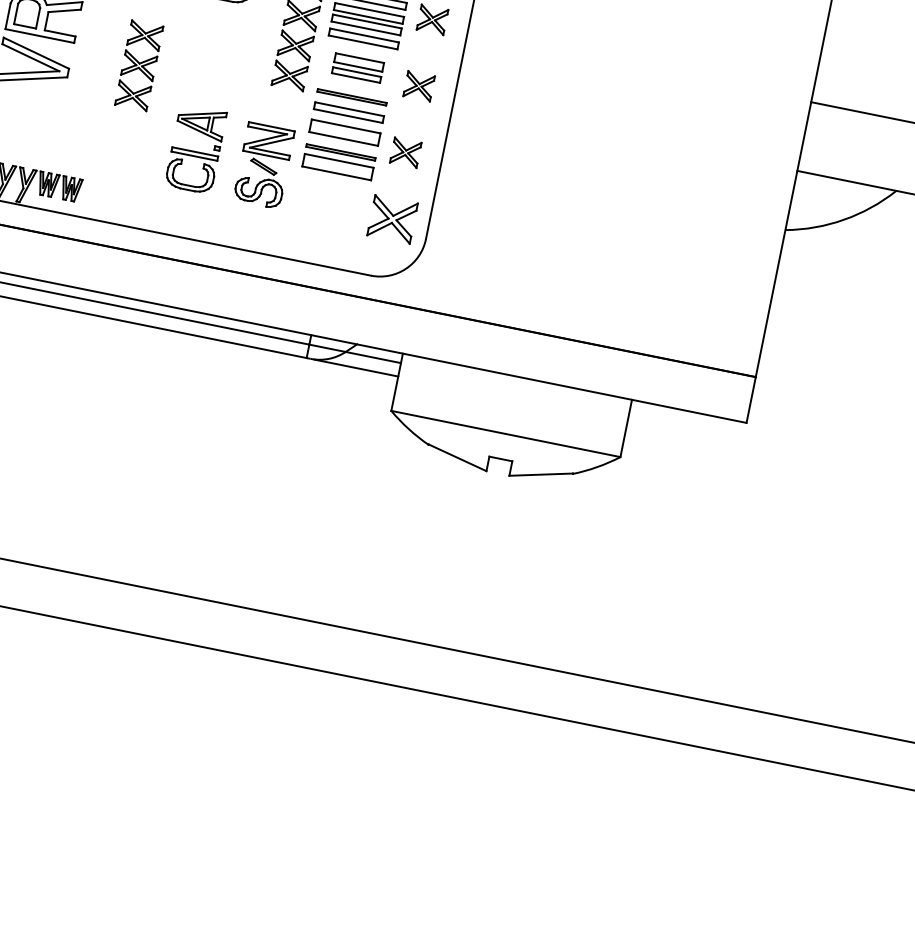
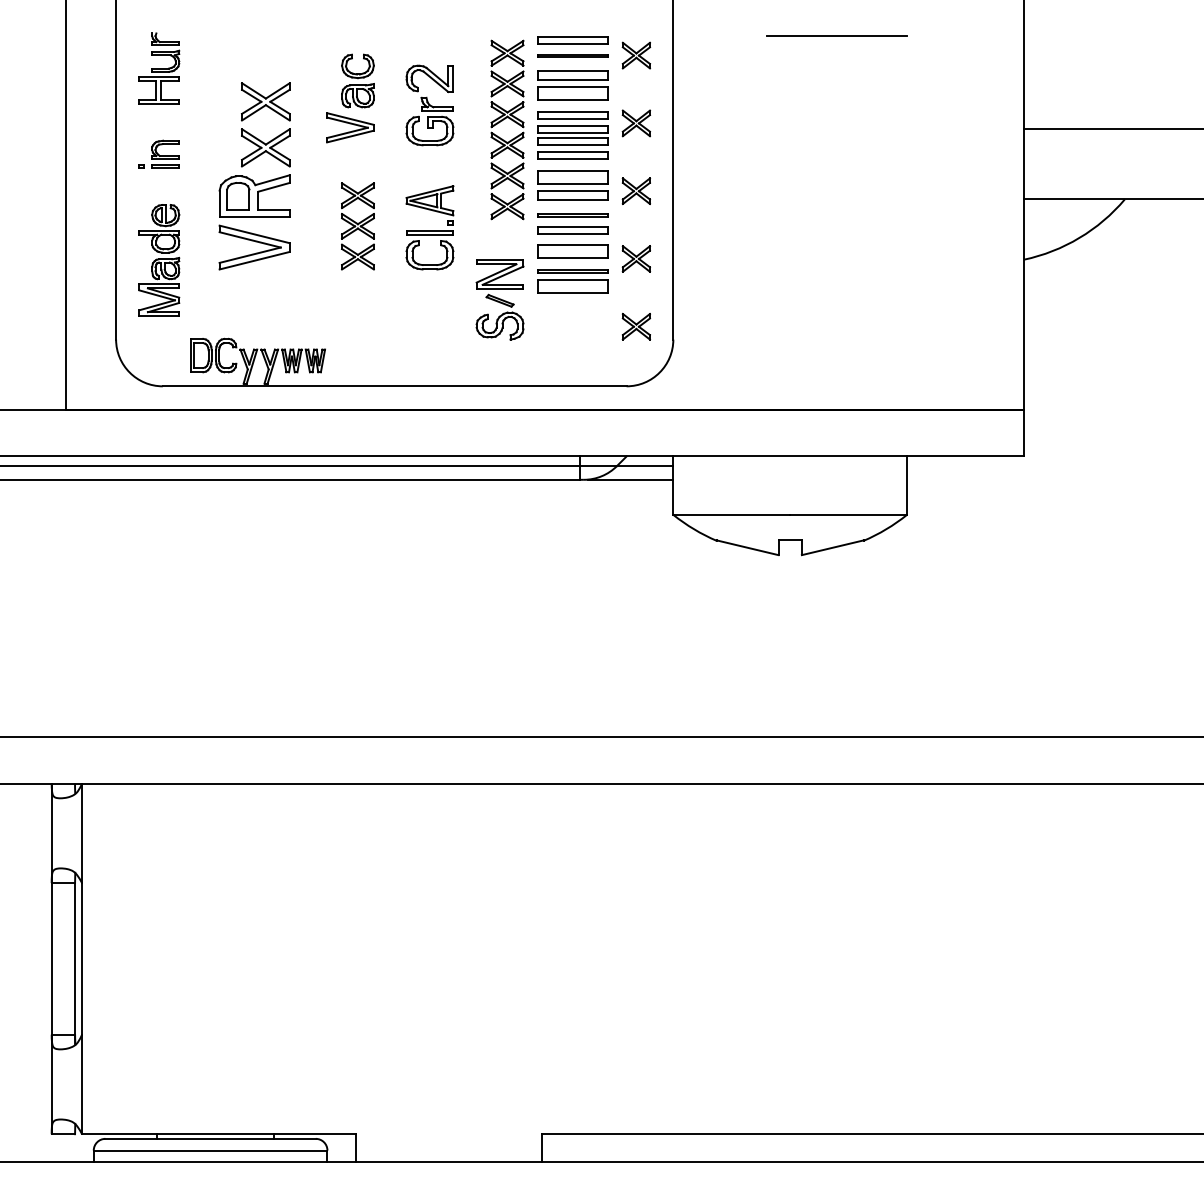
part: (357, 68) -> (572, 185), size x1.43
part: (195, 148) -> (429, 227), moved
part: (391, 218) -> (635, 326), size x0.62

